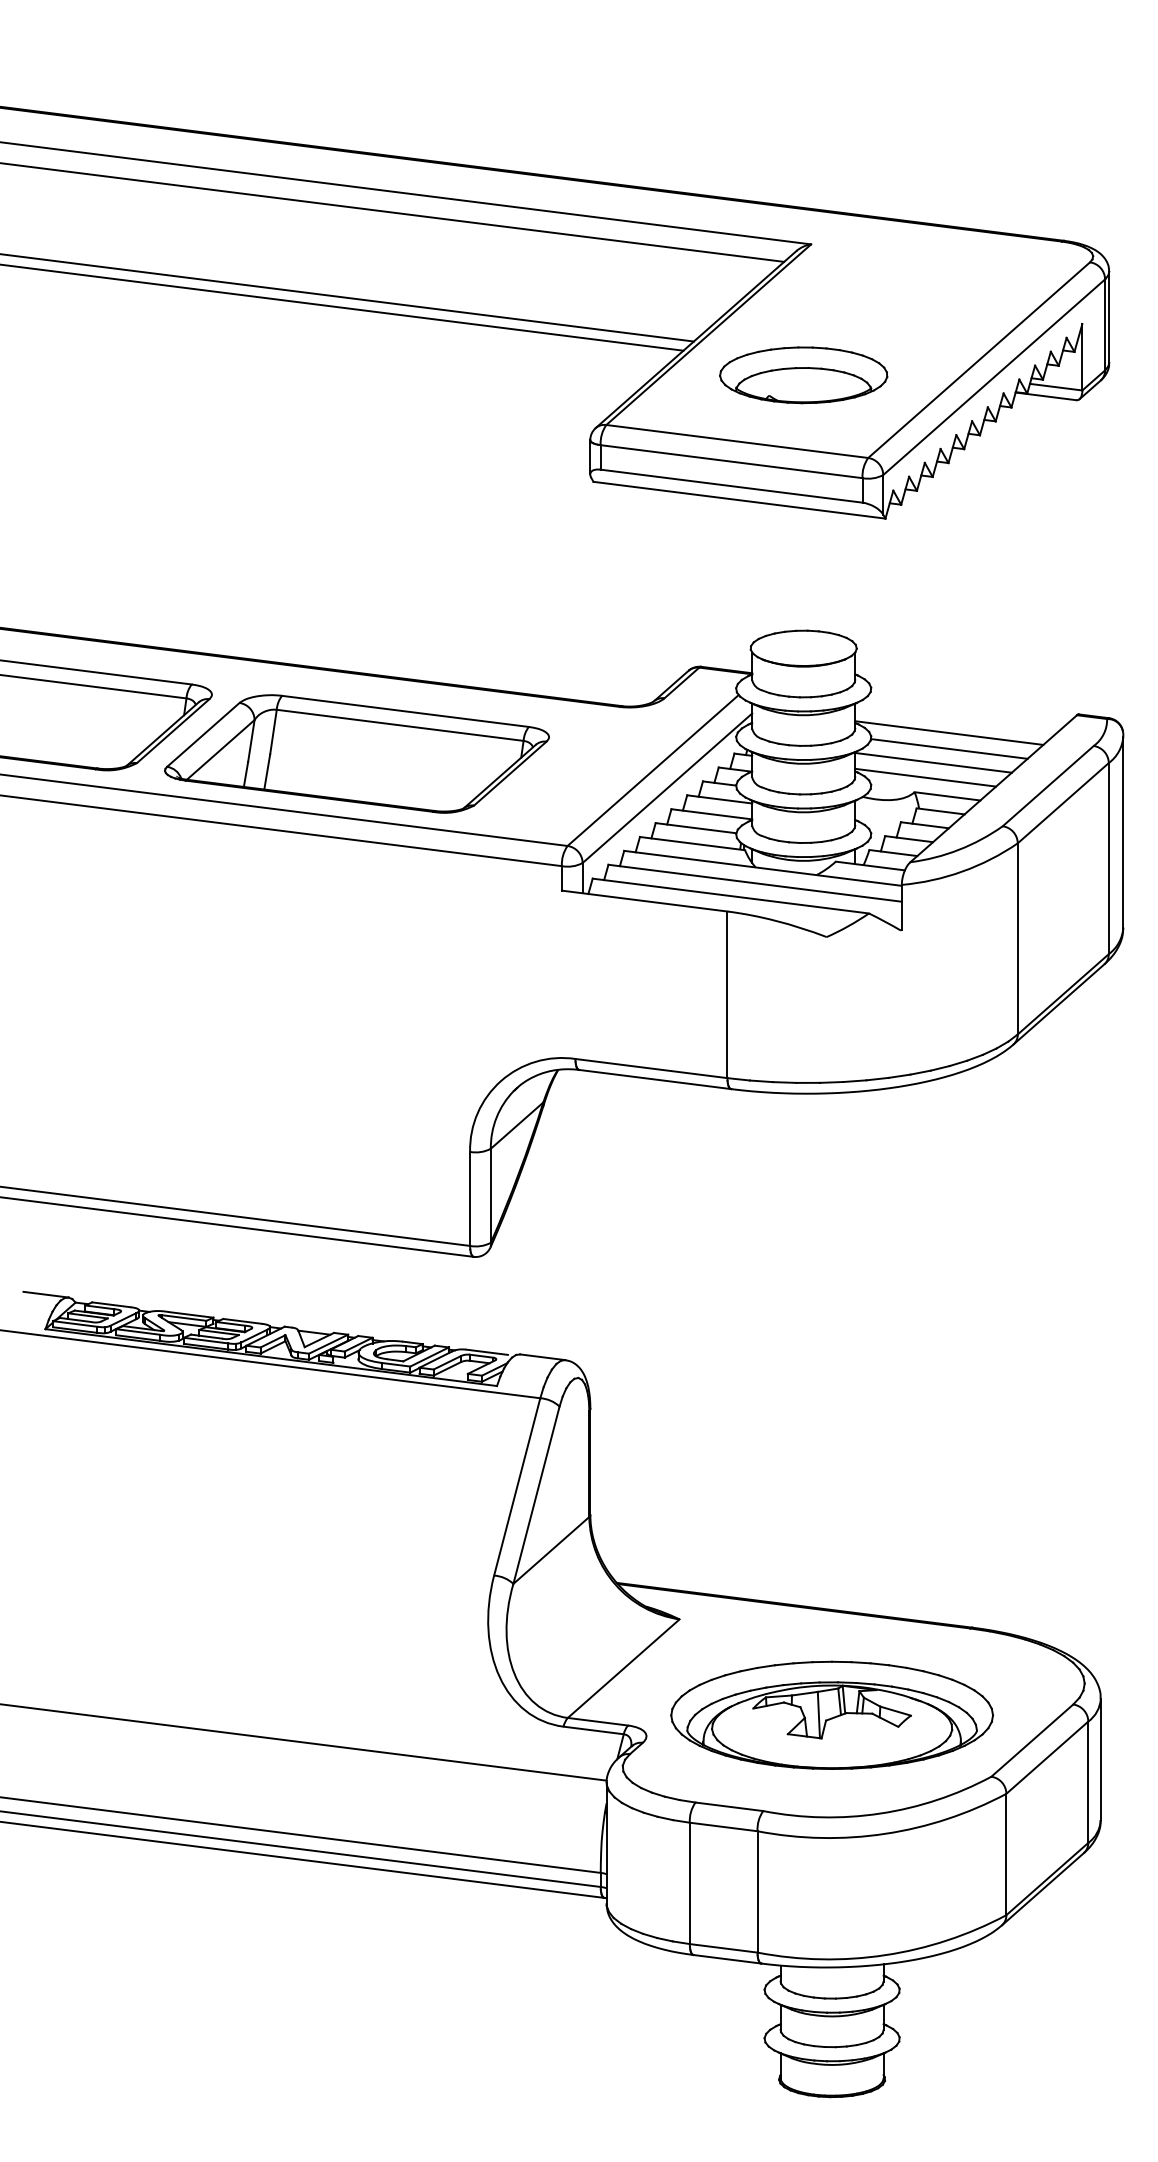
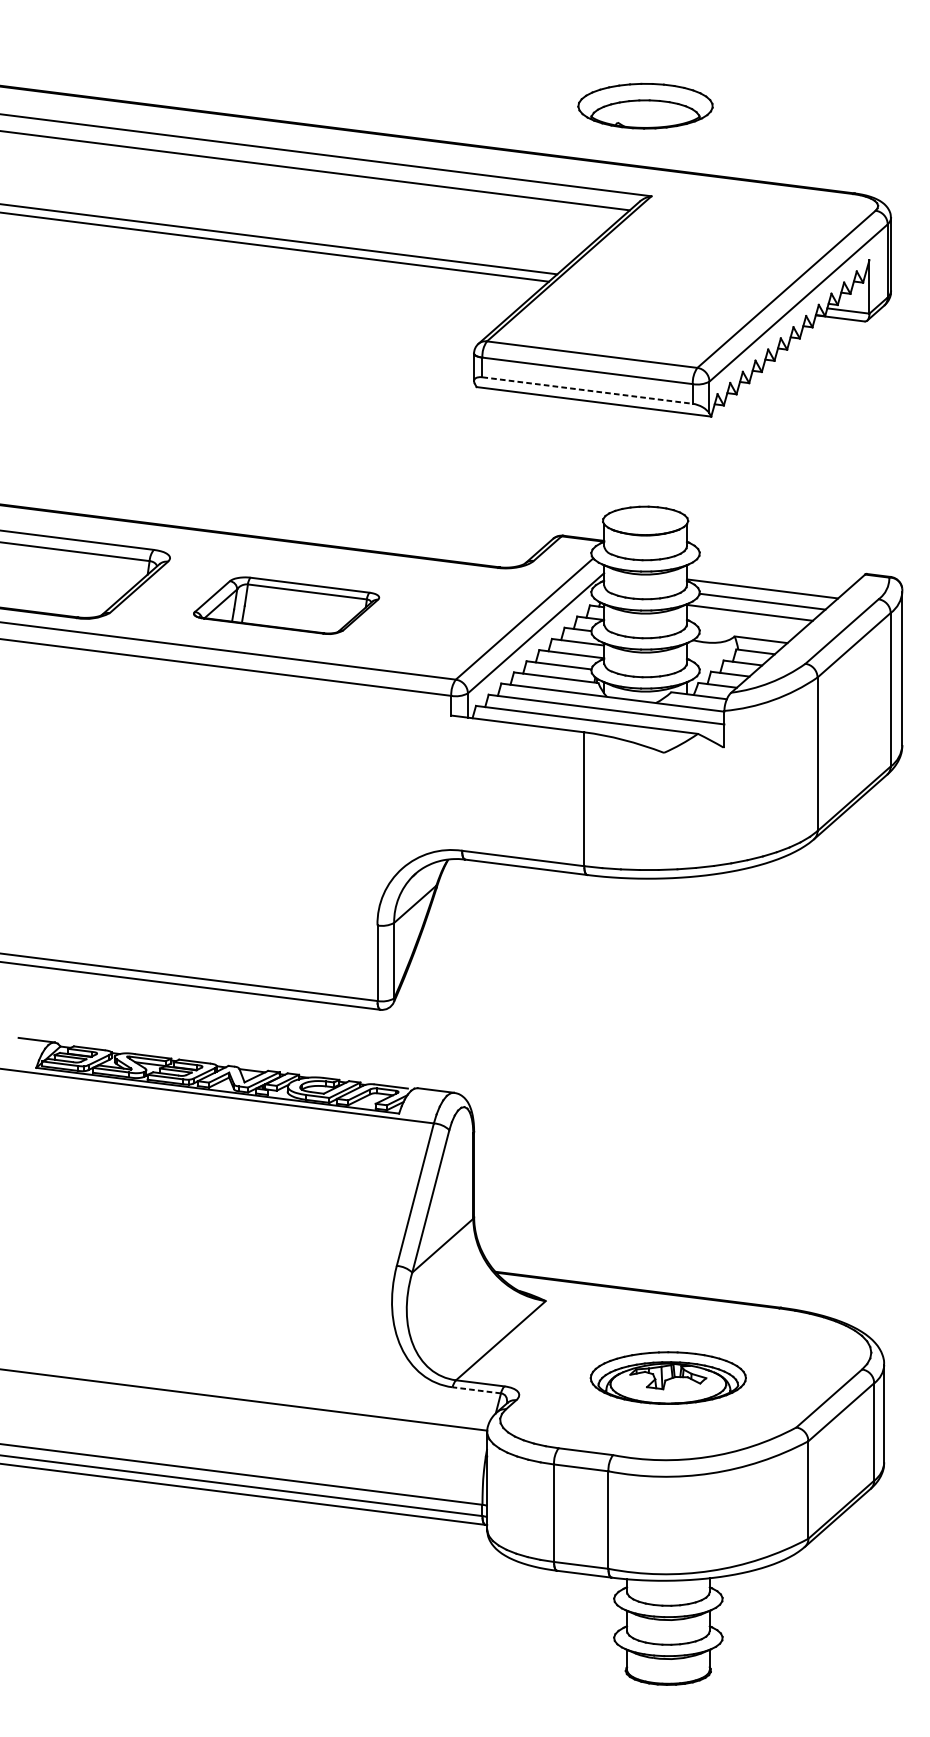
part: (803, 375) -> (645, 106), moved
line: (731, 486) -> (587, 390), solid -> dashed
part: (356, 753) -> (286, 605), size x0.6
line: (925, 777) -> (743, 624), removed
part: (831, 1714) -> (667, 1377), size x0.6
line: (593, 1730) -> (476, 1390), solid -> dashed

